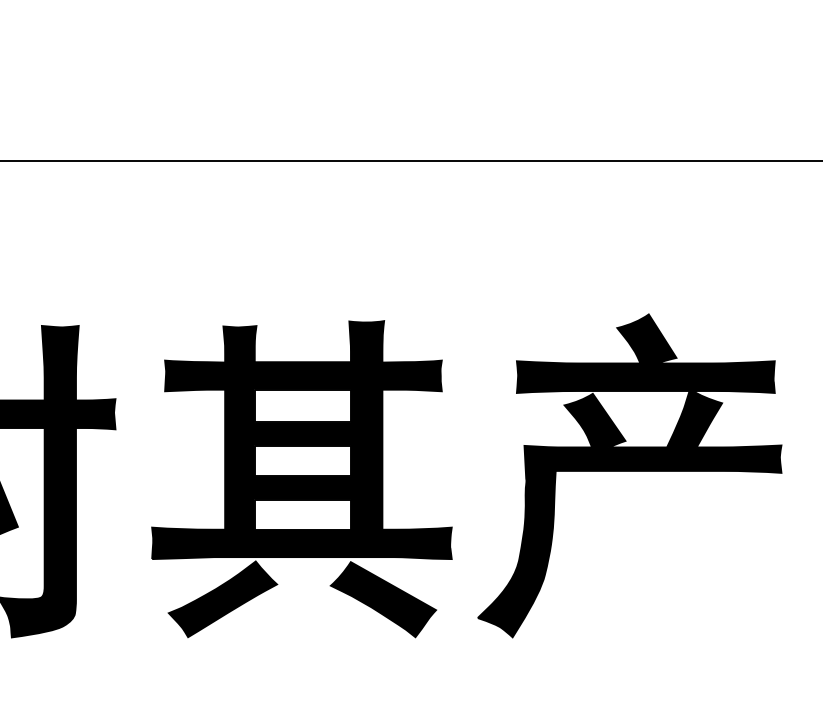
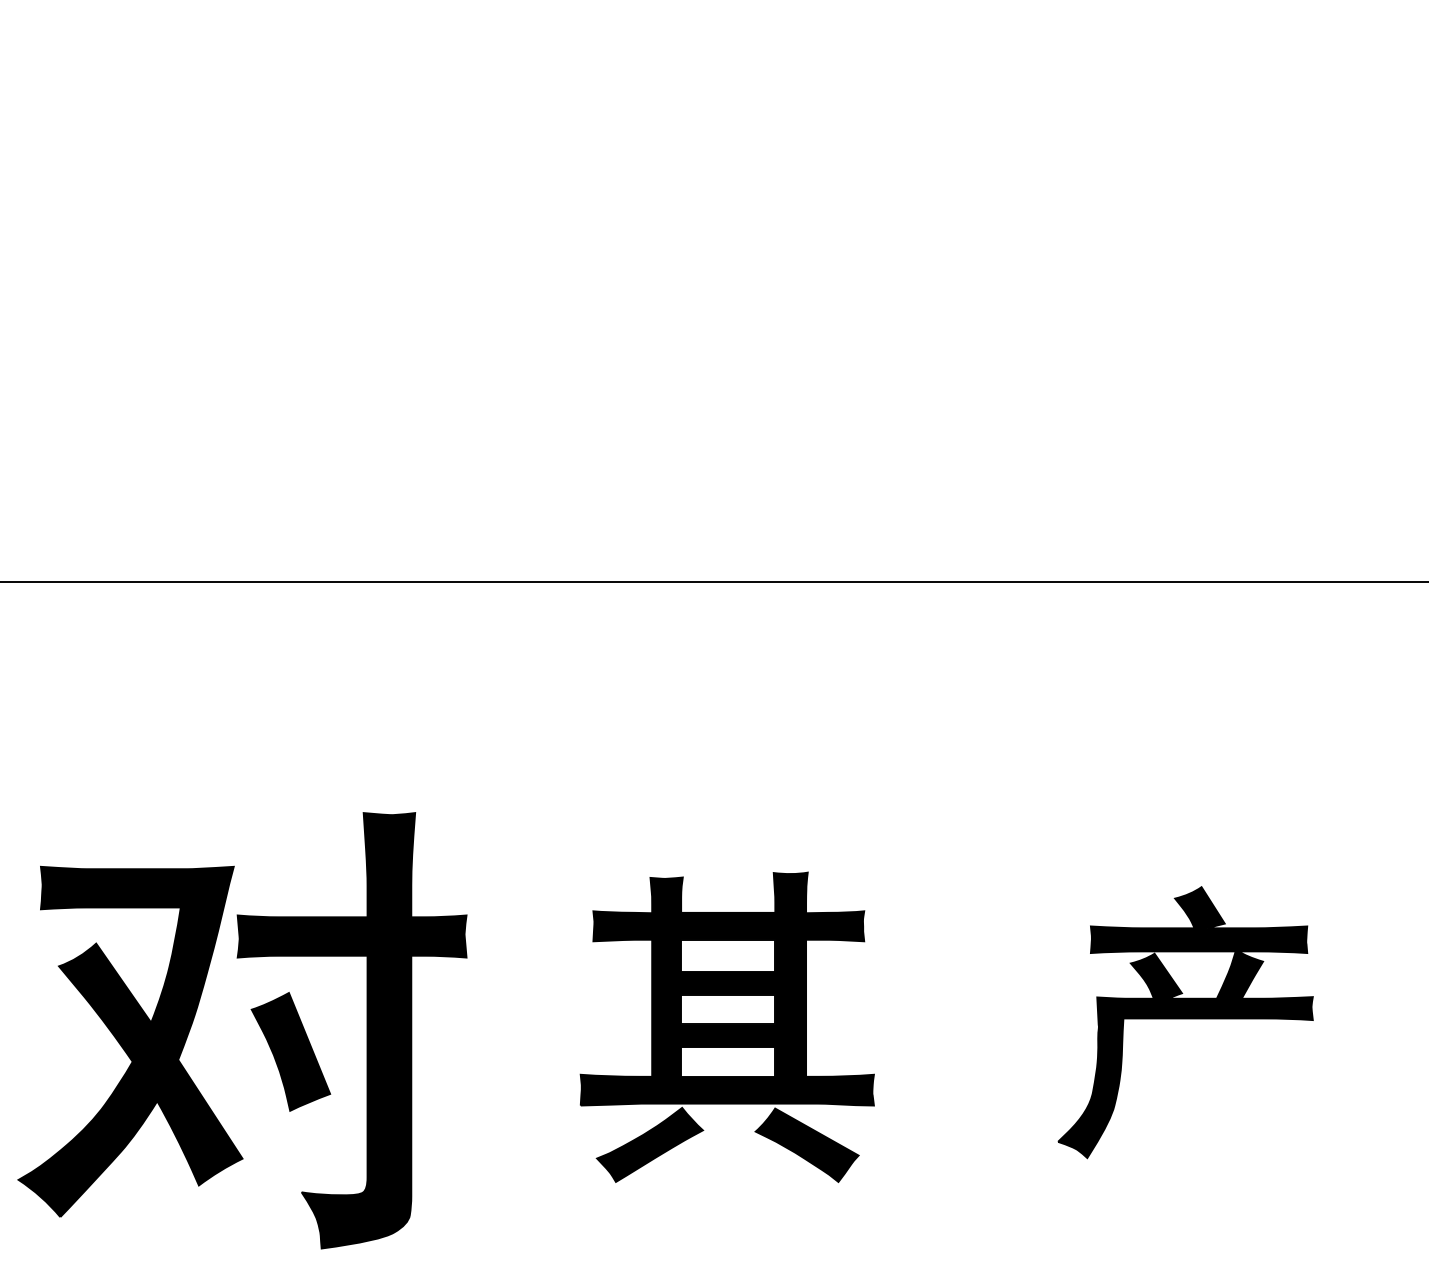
part: (629, 475) -> (1185, 1022), size x0.6
part: (302, 479) -> (727, 1027), size x0.7

